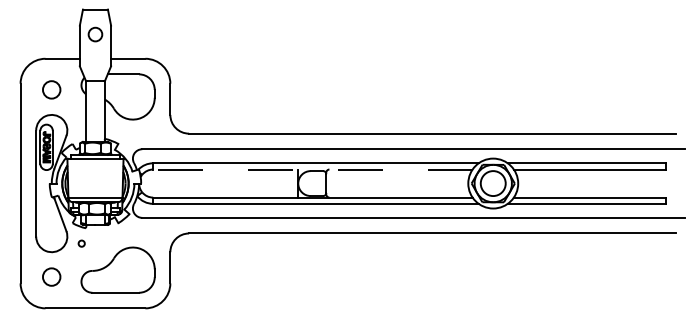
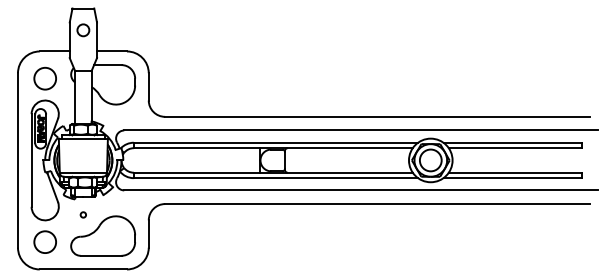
circle: (50, 89) -> (44, 78), size x1.43
line: (312, 169) -> (272, 148), dashed -> solid
circle: (80, 243) -> (82, 214), moved
circle: (50, 276) -> (44, 241), size x1.43

